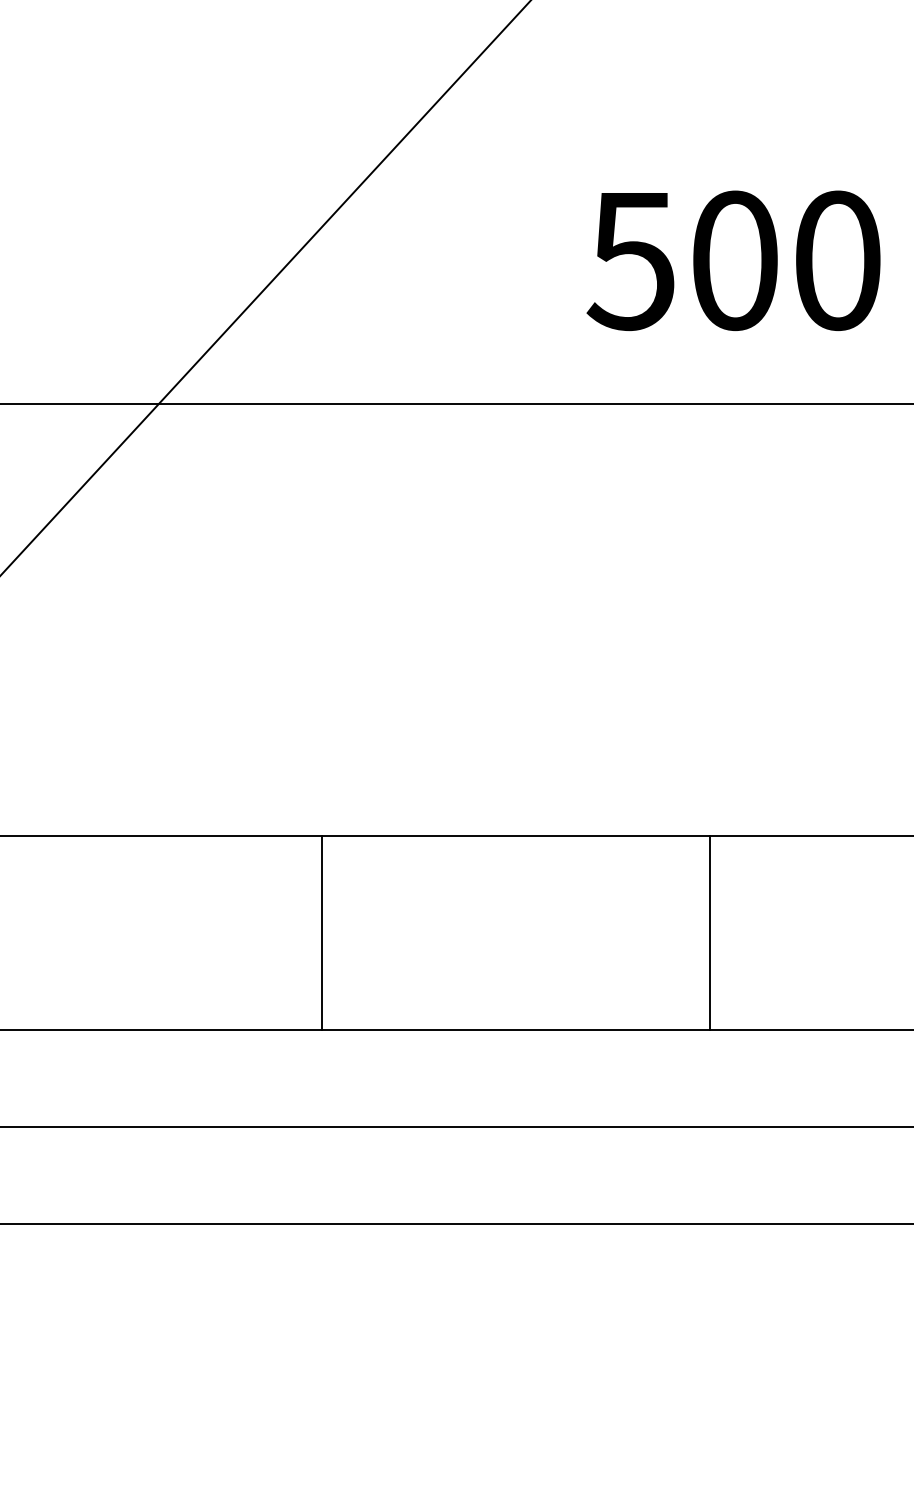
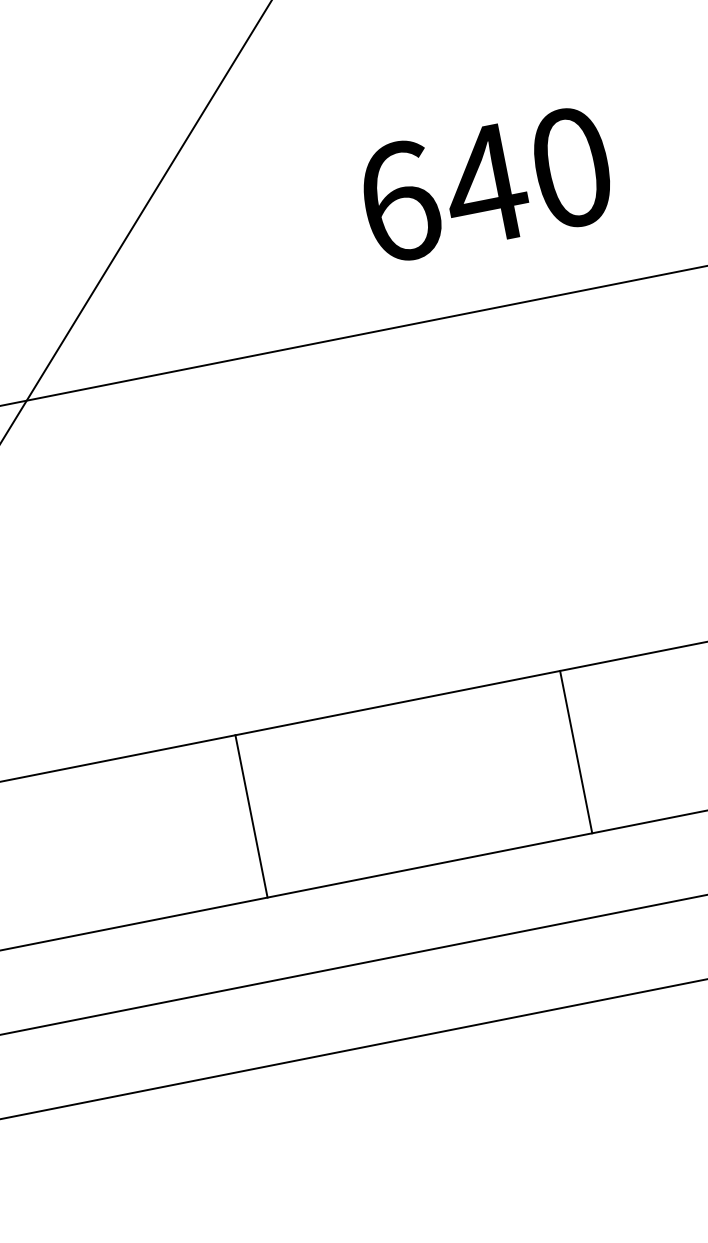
text: (683, 260) -> (442, 193), 500 -> 640

